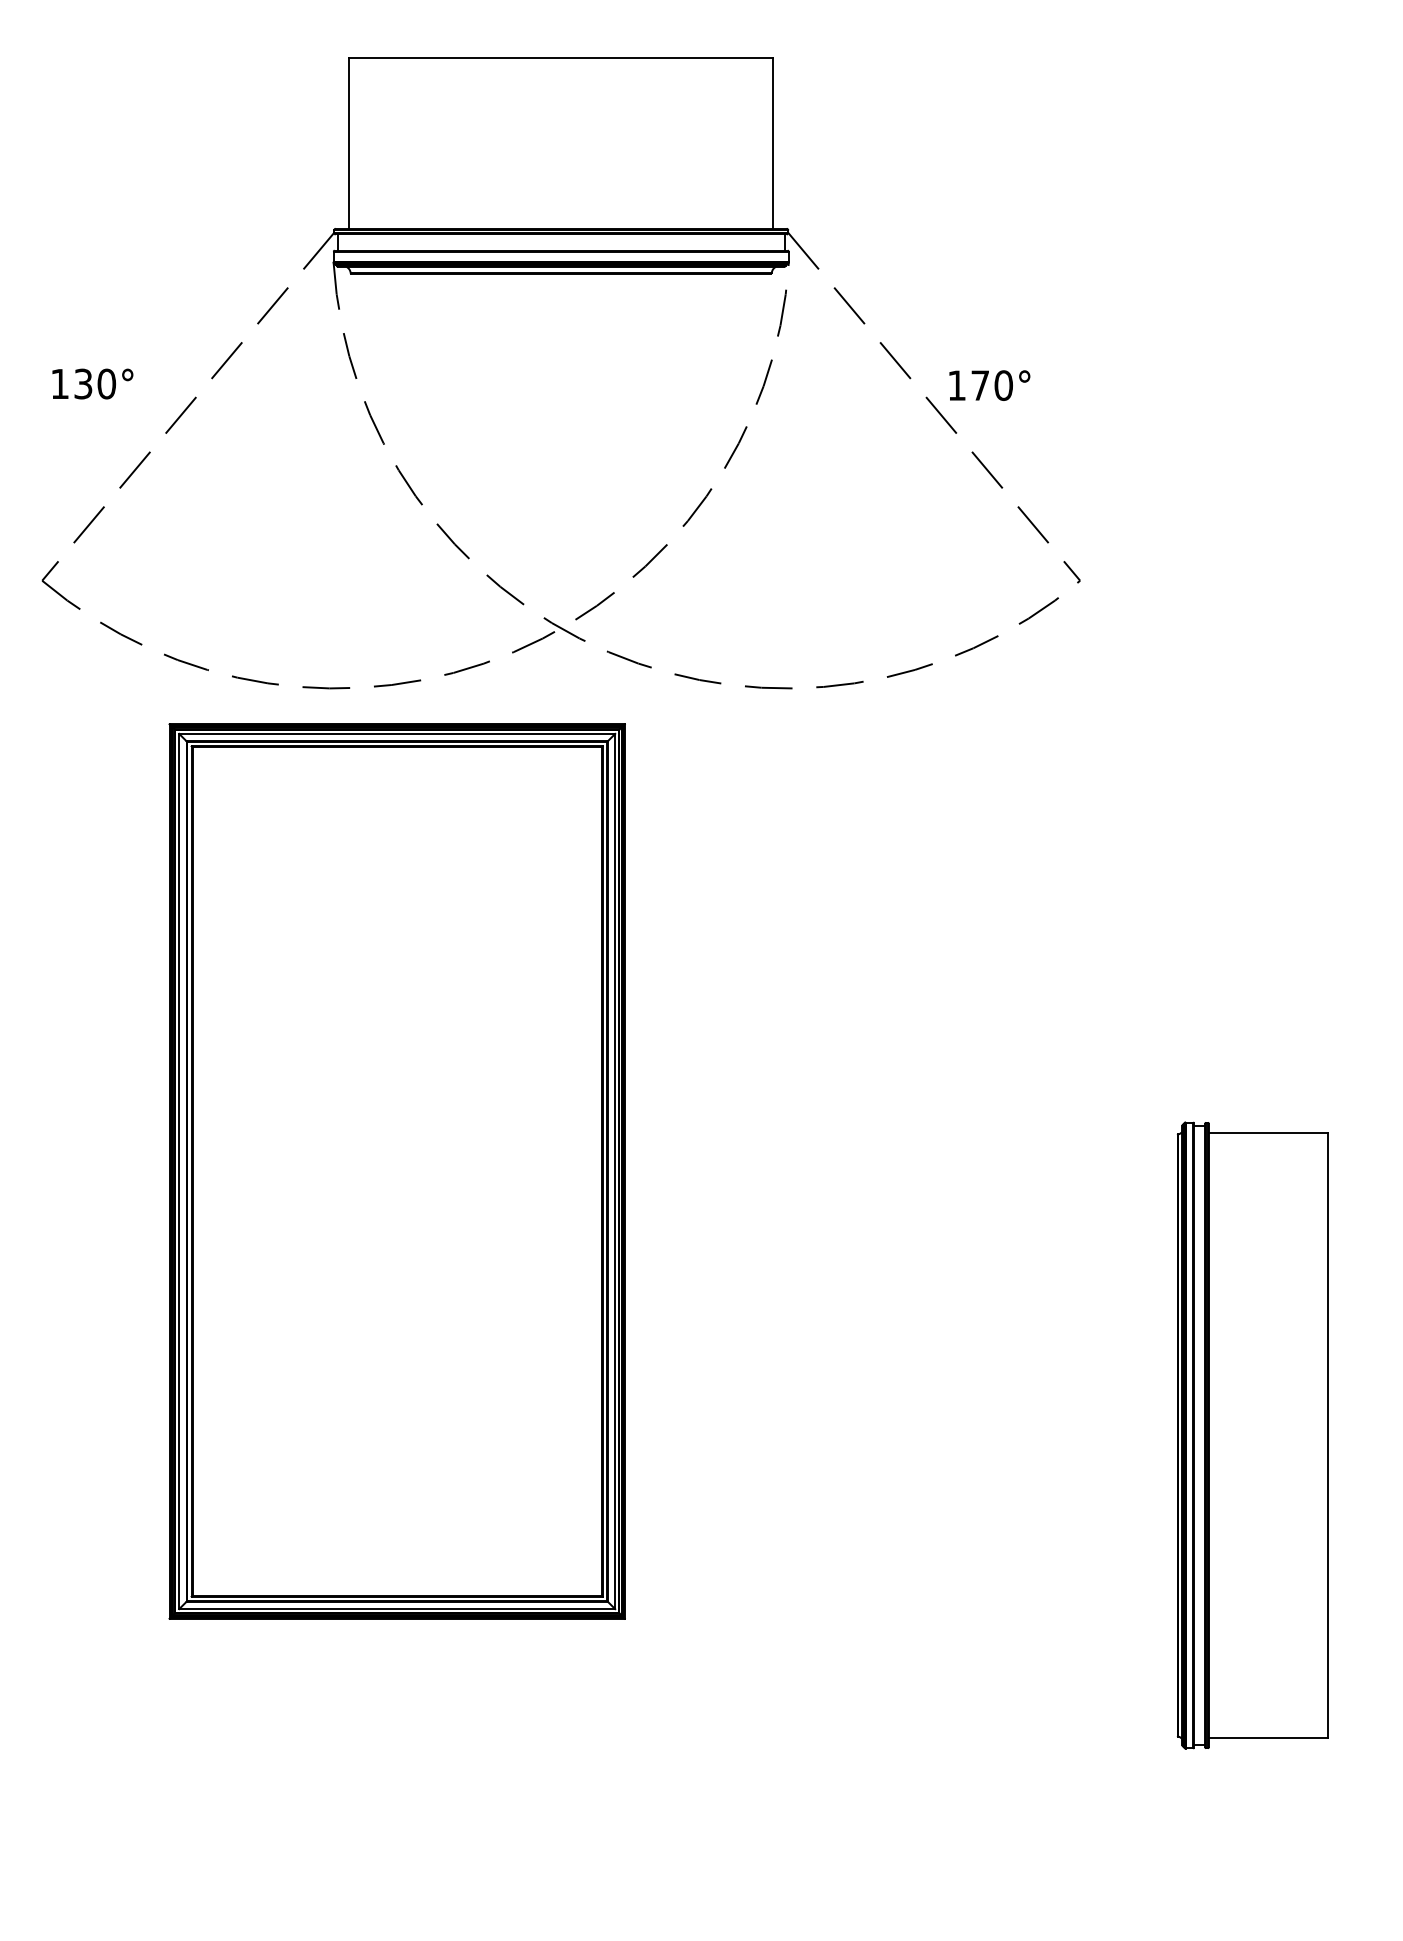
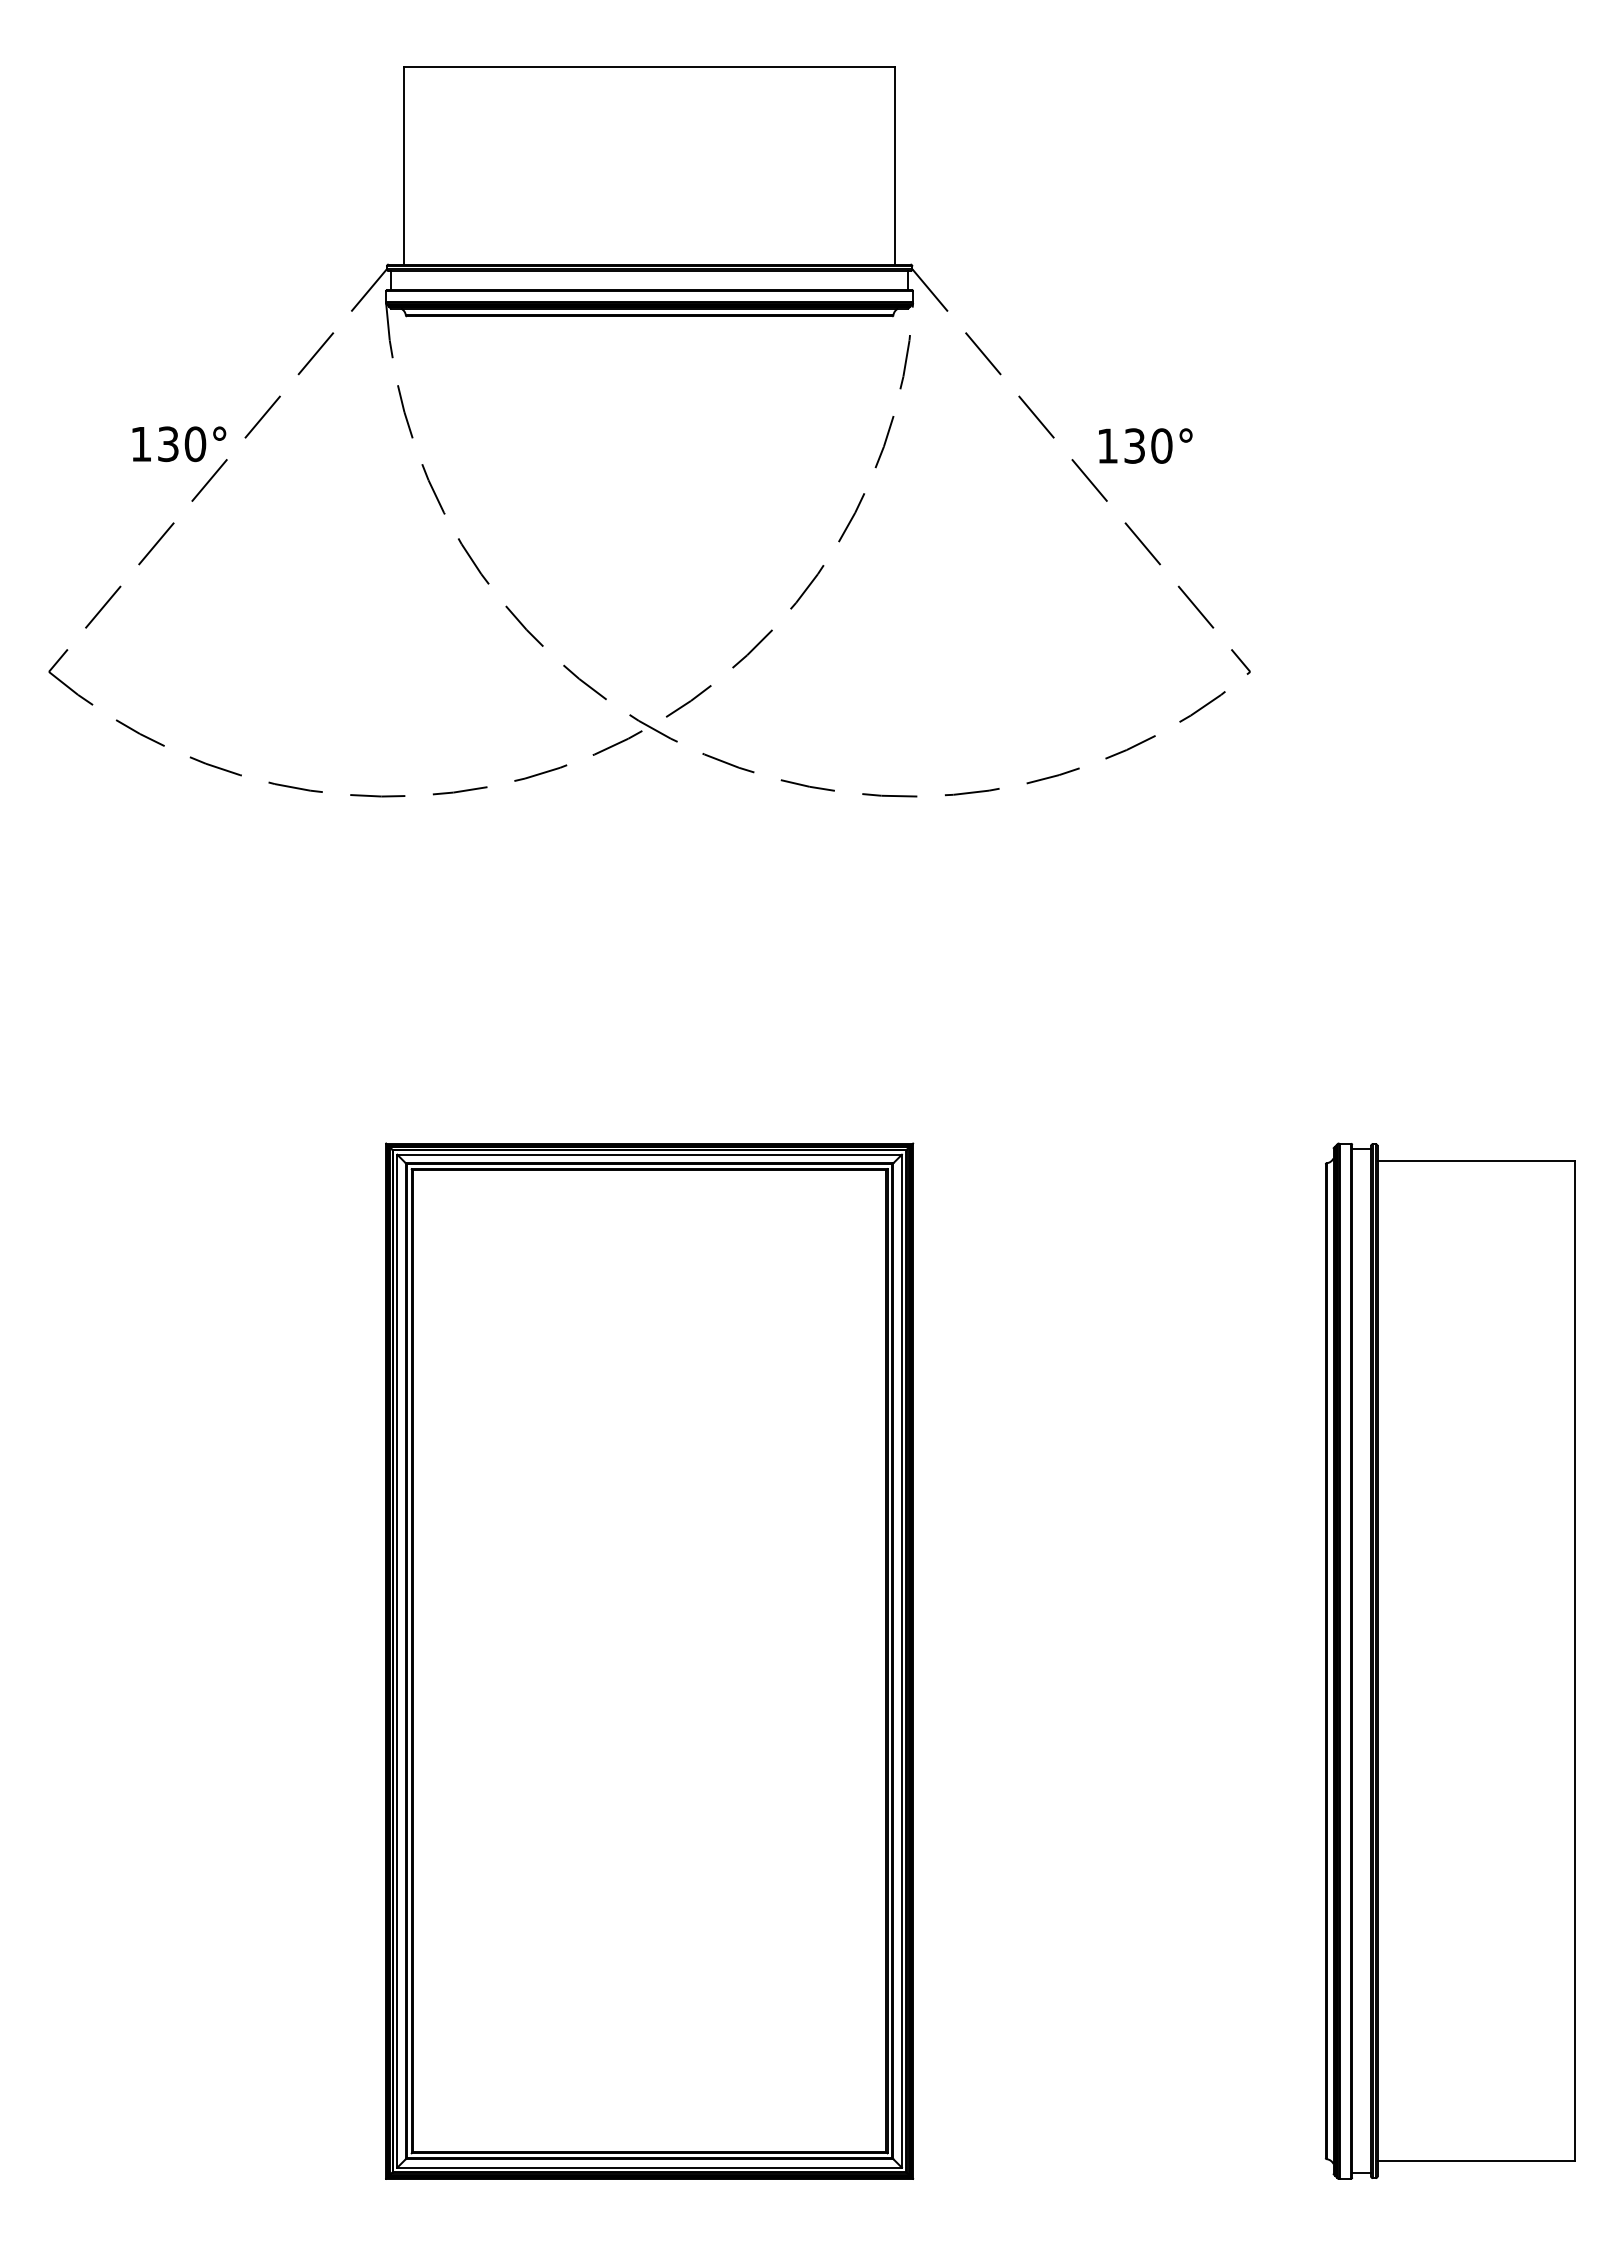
text: (92, 383) -> (178, 443), moved
text: (980, 385) -> (1134, 445), 170° -> 130°
part: (396, 1171) -> (648, 1661), moved
part: (1252, 1435) -> (1449, 1661), size x1.43

